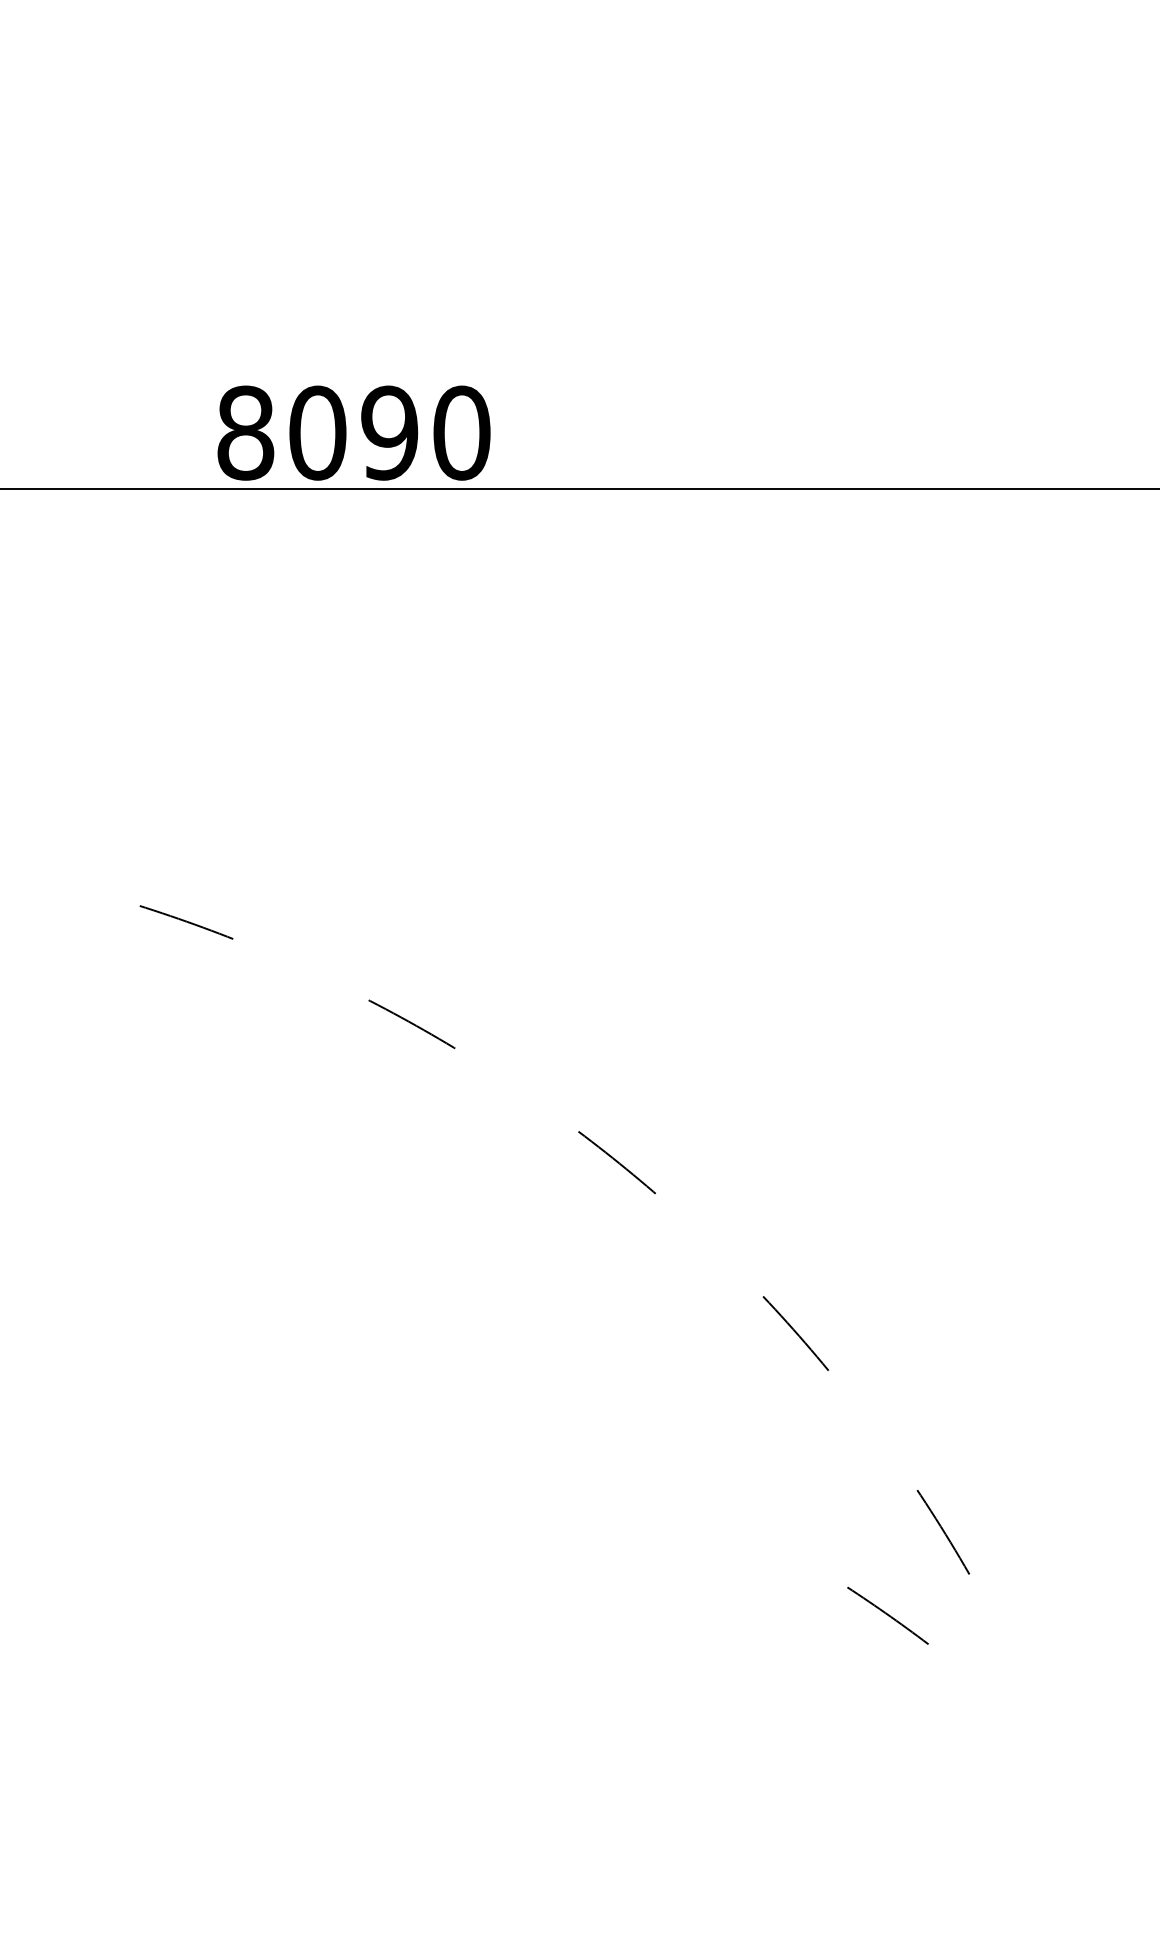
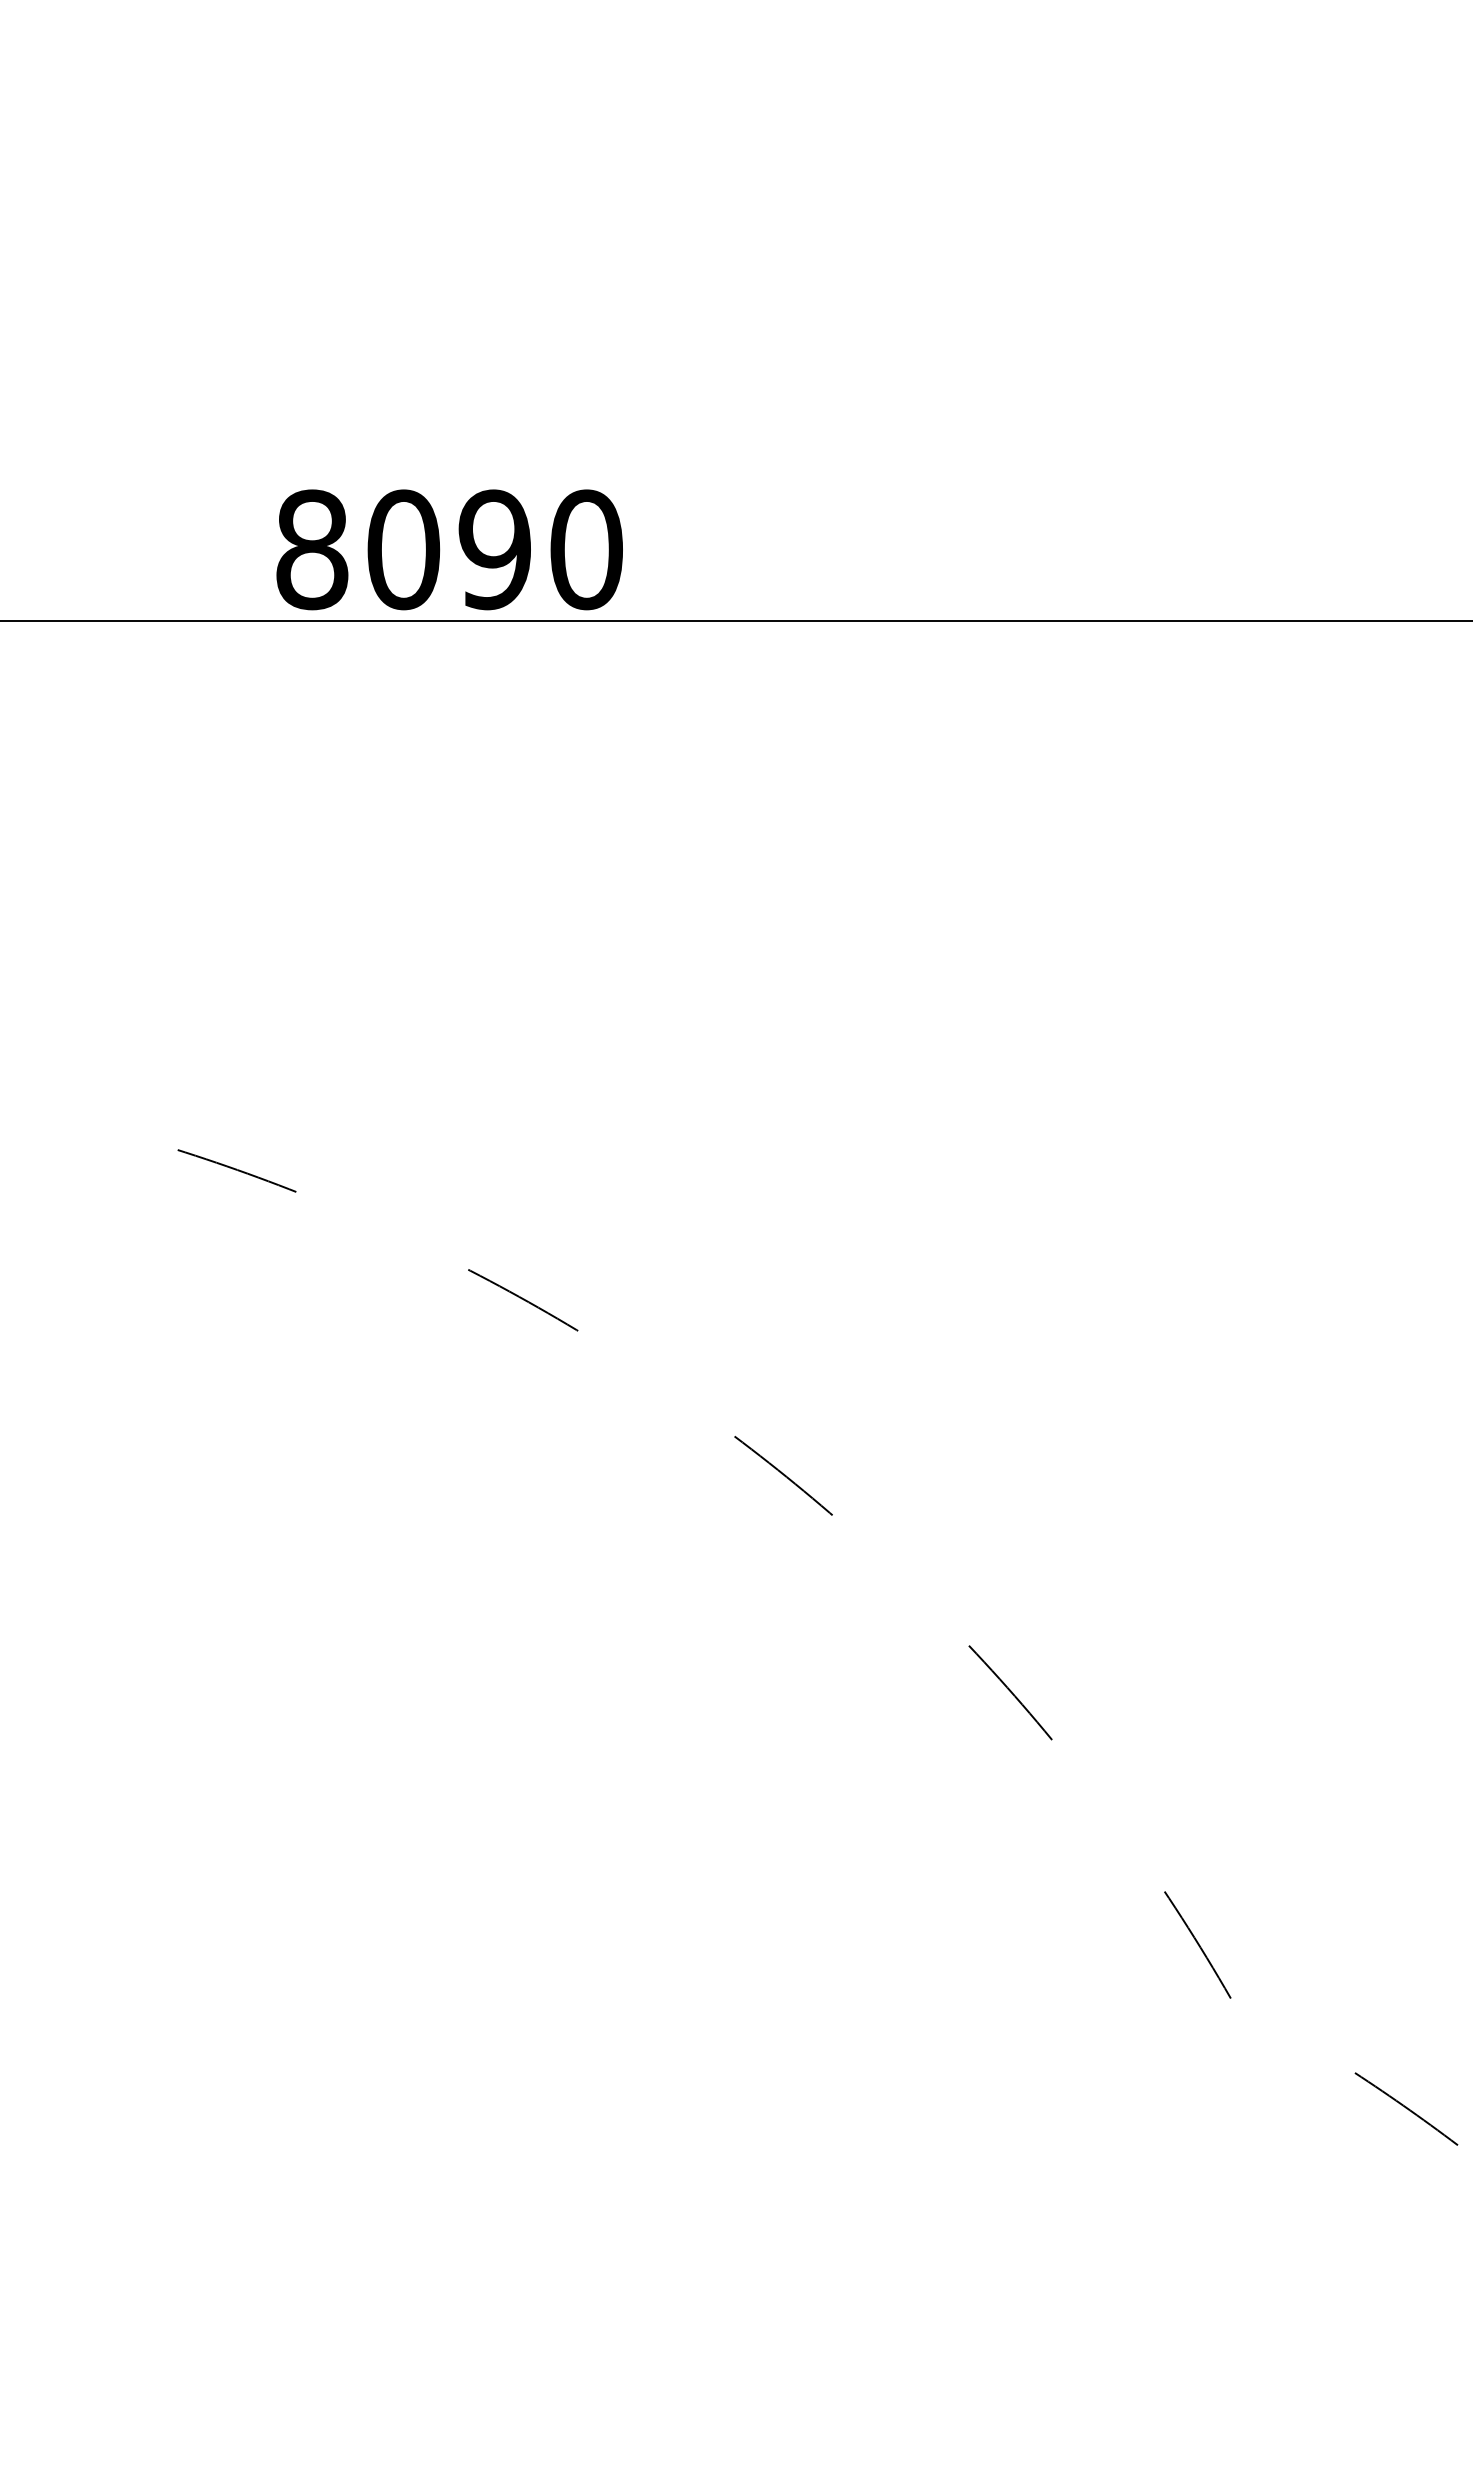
arc: (888, 1615) -> (1406, 2108), moved

